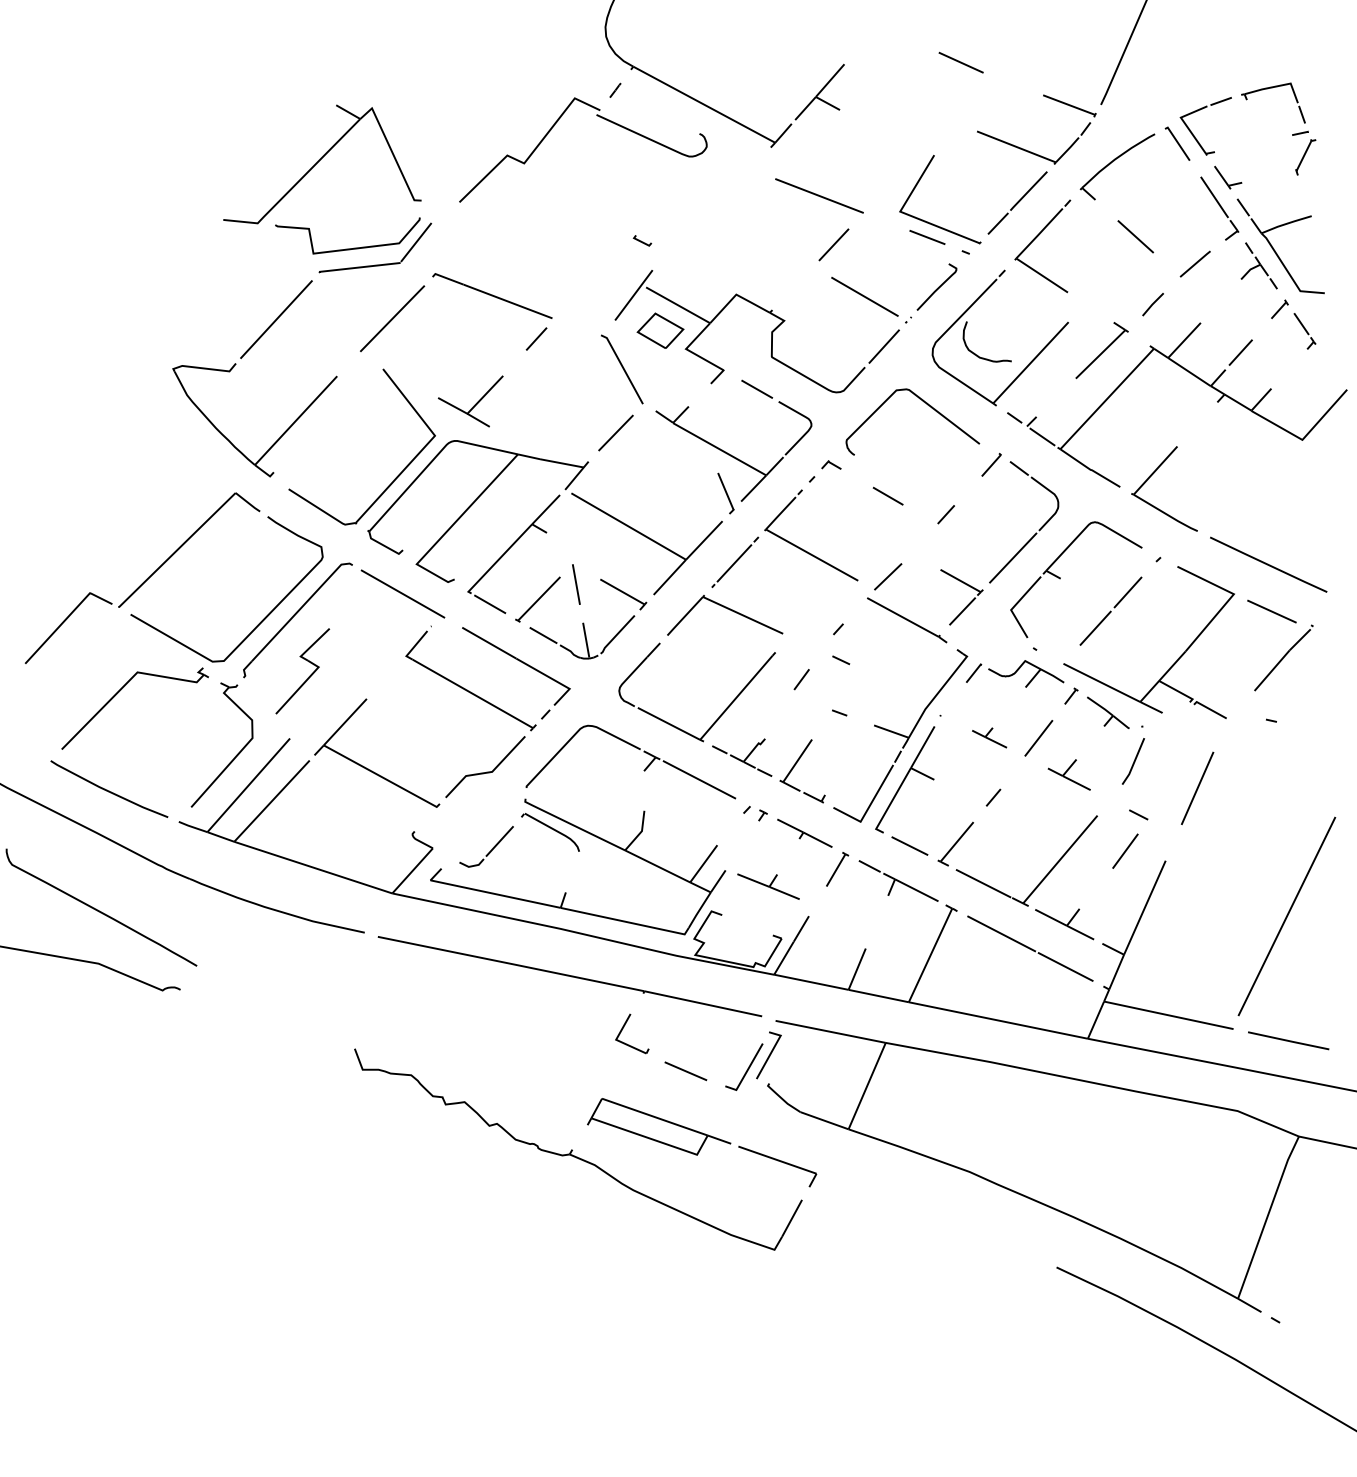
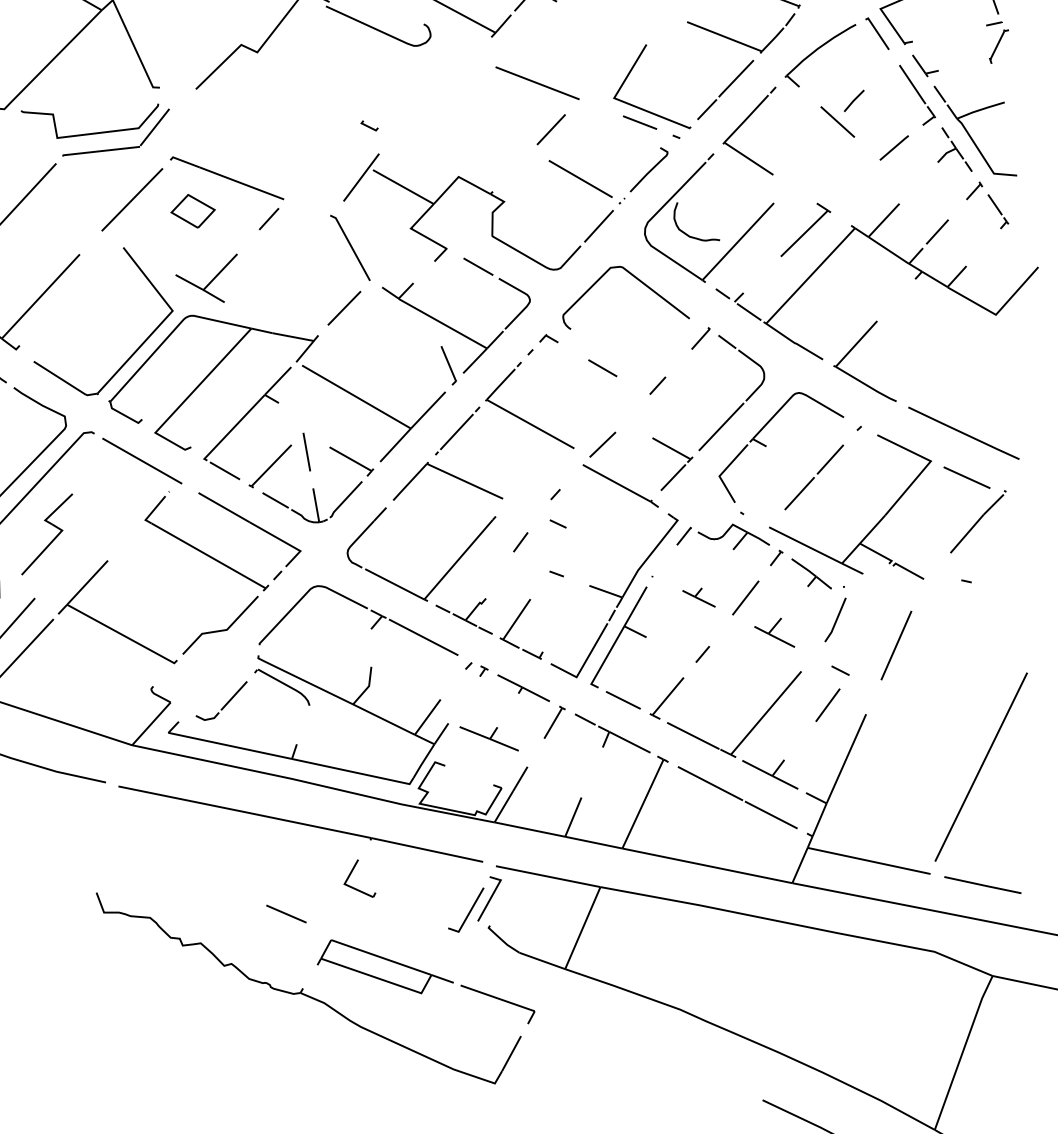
line: (1152, 304) -> (853, 100), moved
part: (660, 330) -> (193, 210), moved
line: (685, 1071) -> (286, 914), moved

